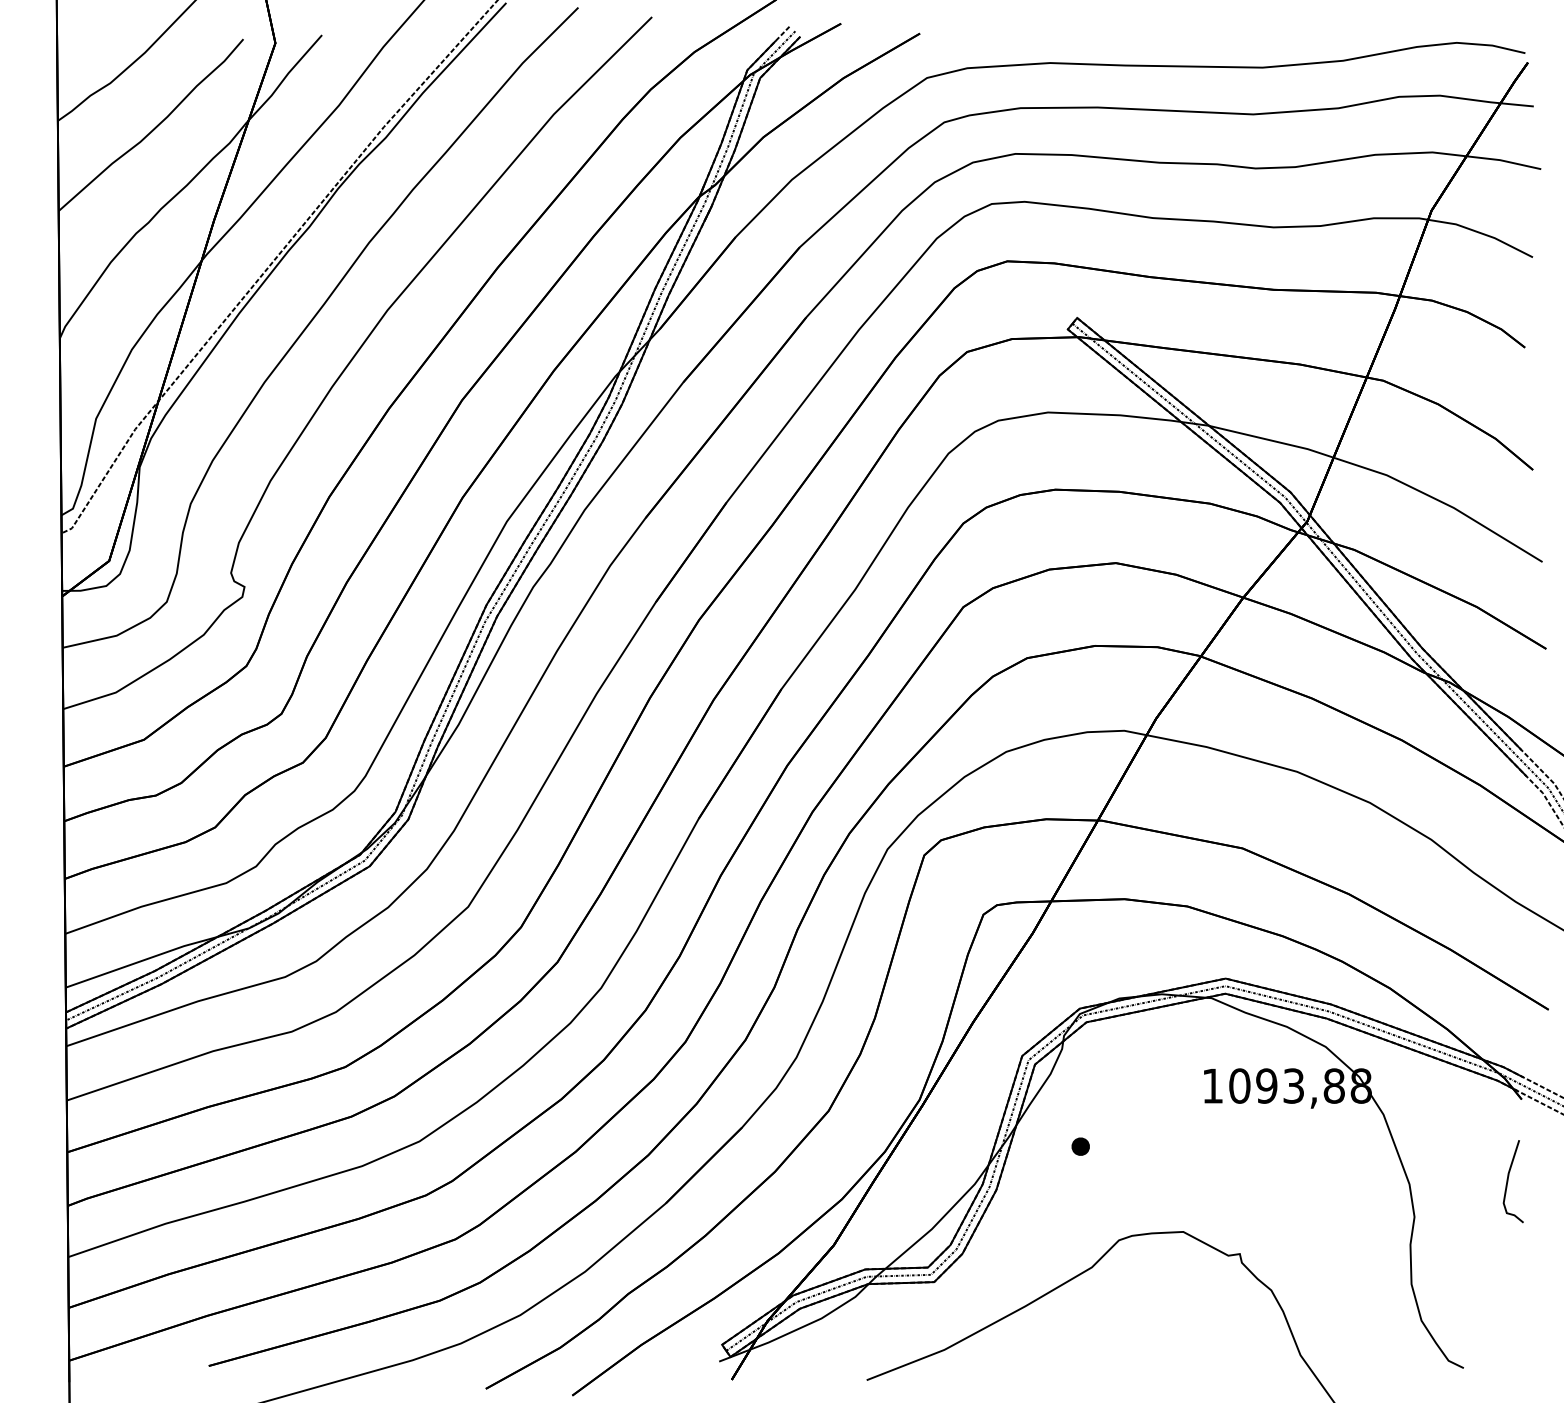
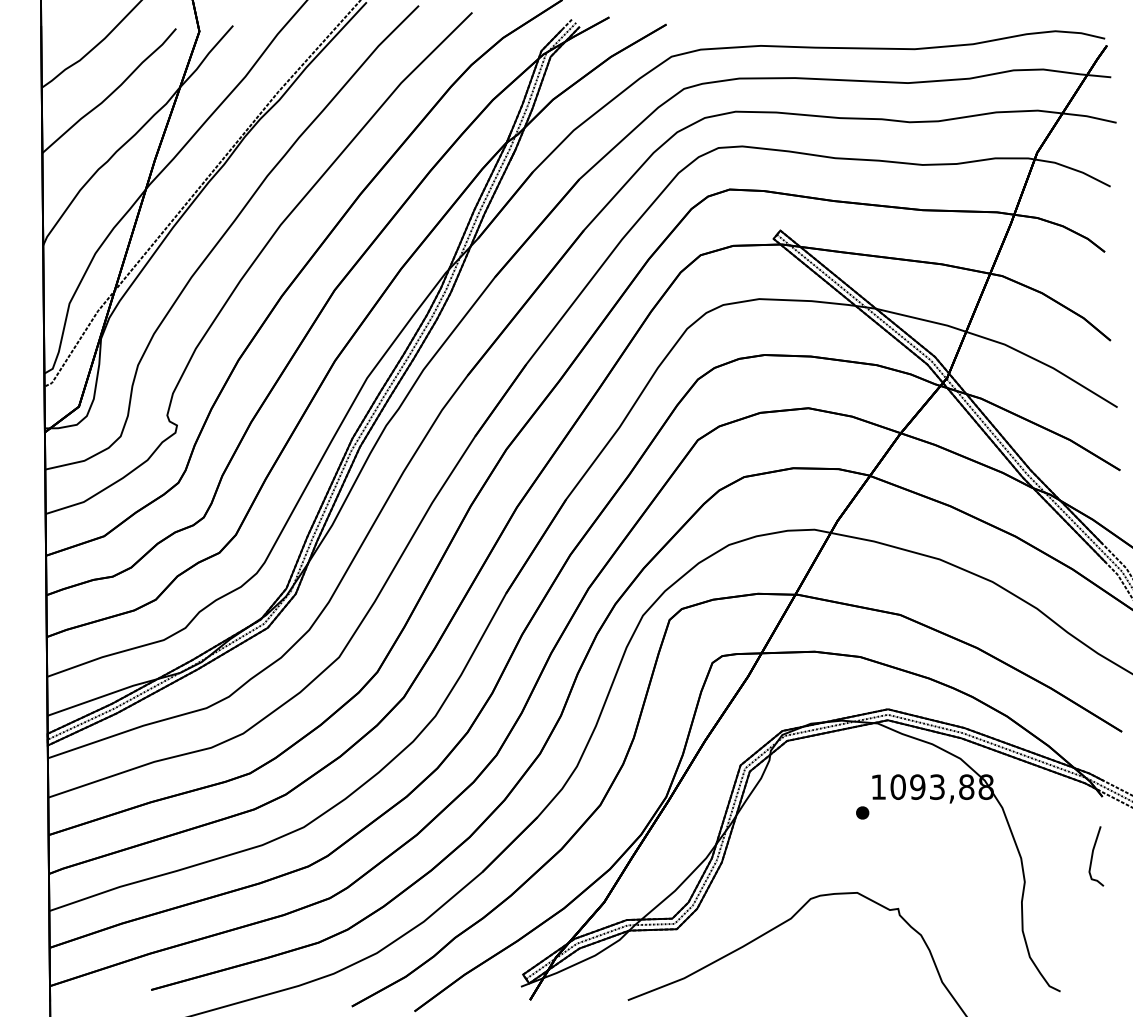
part: (1080, 1146) -> (862, 812), moved

